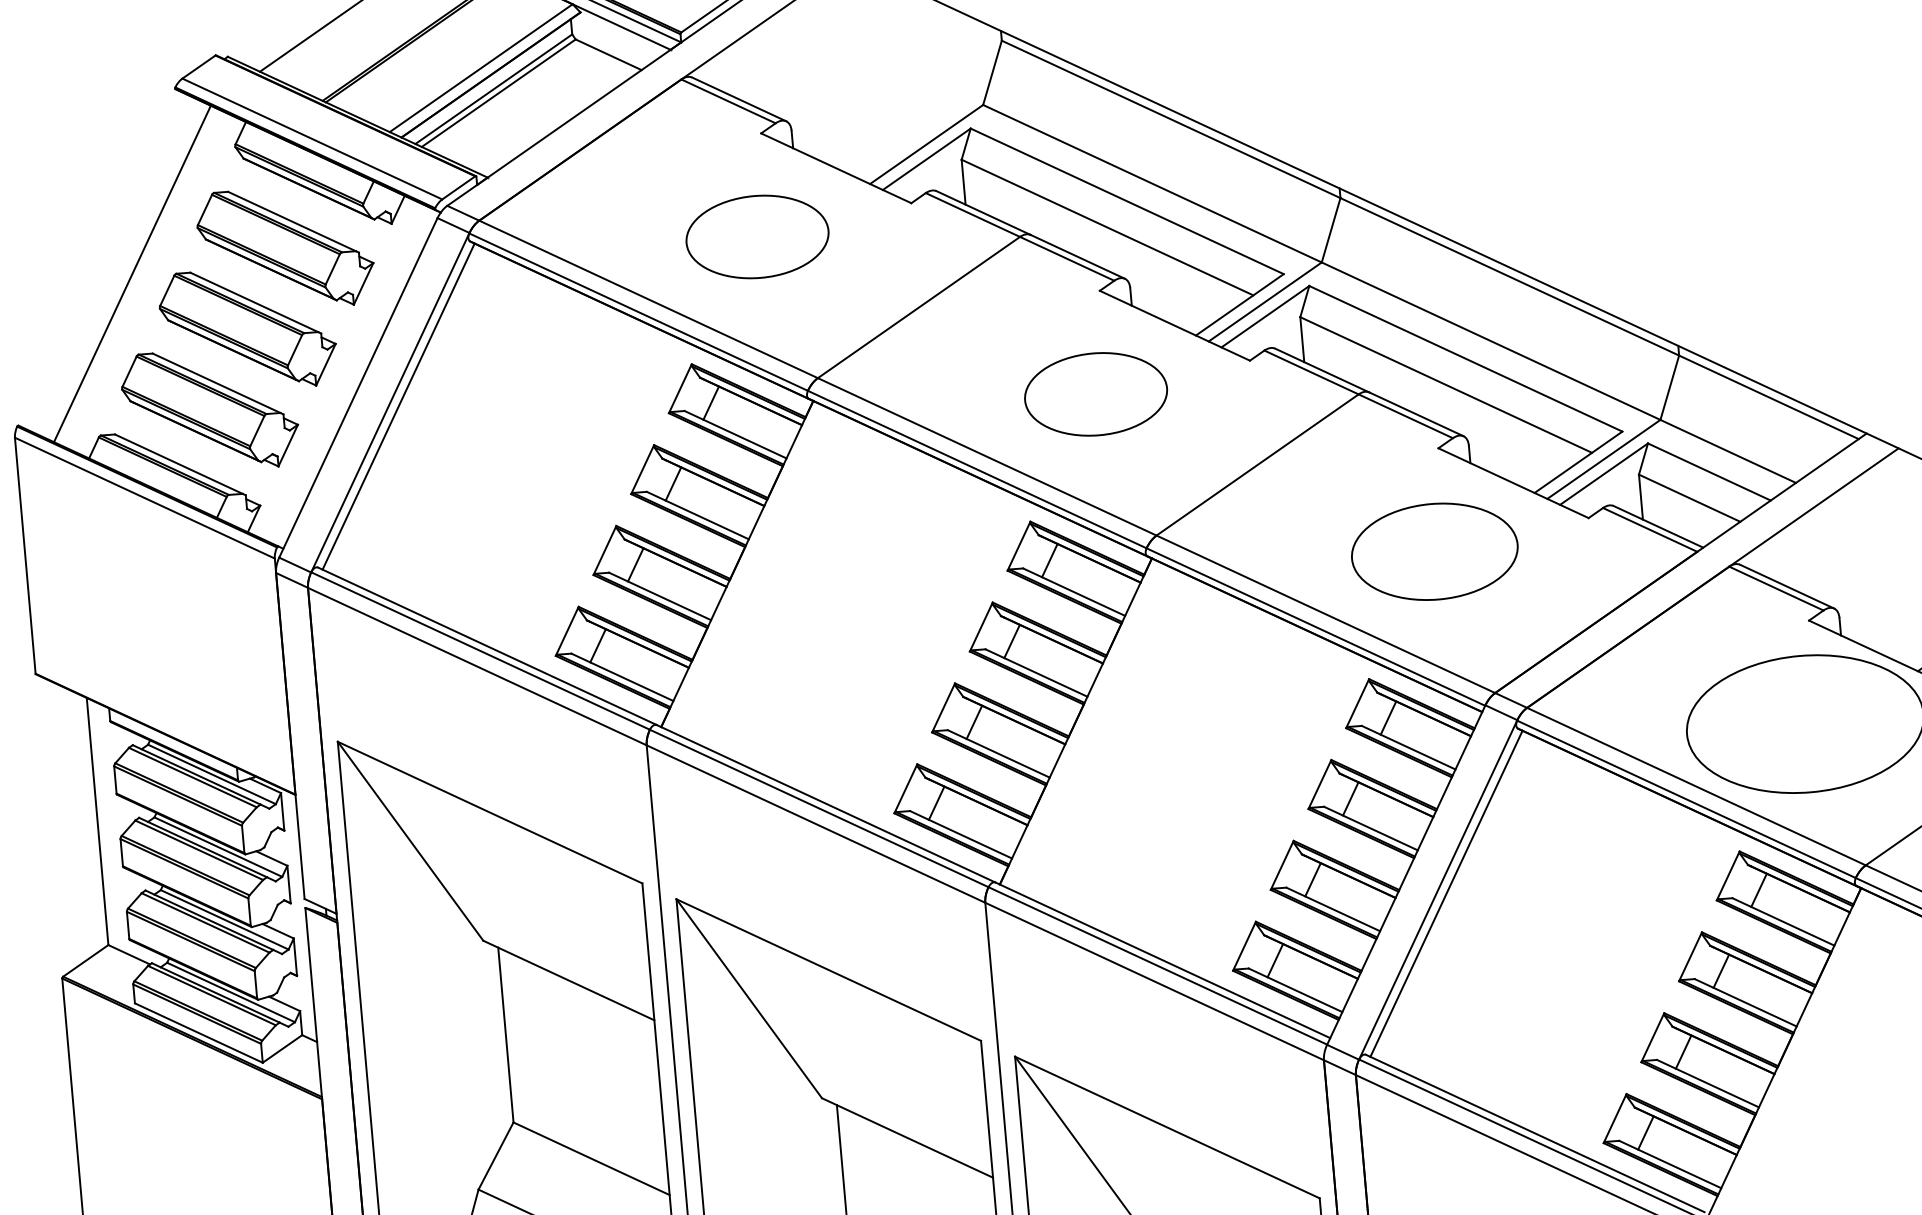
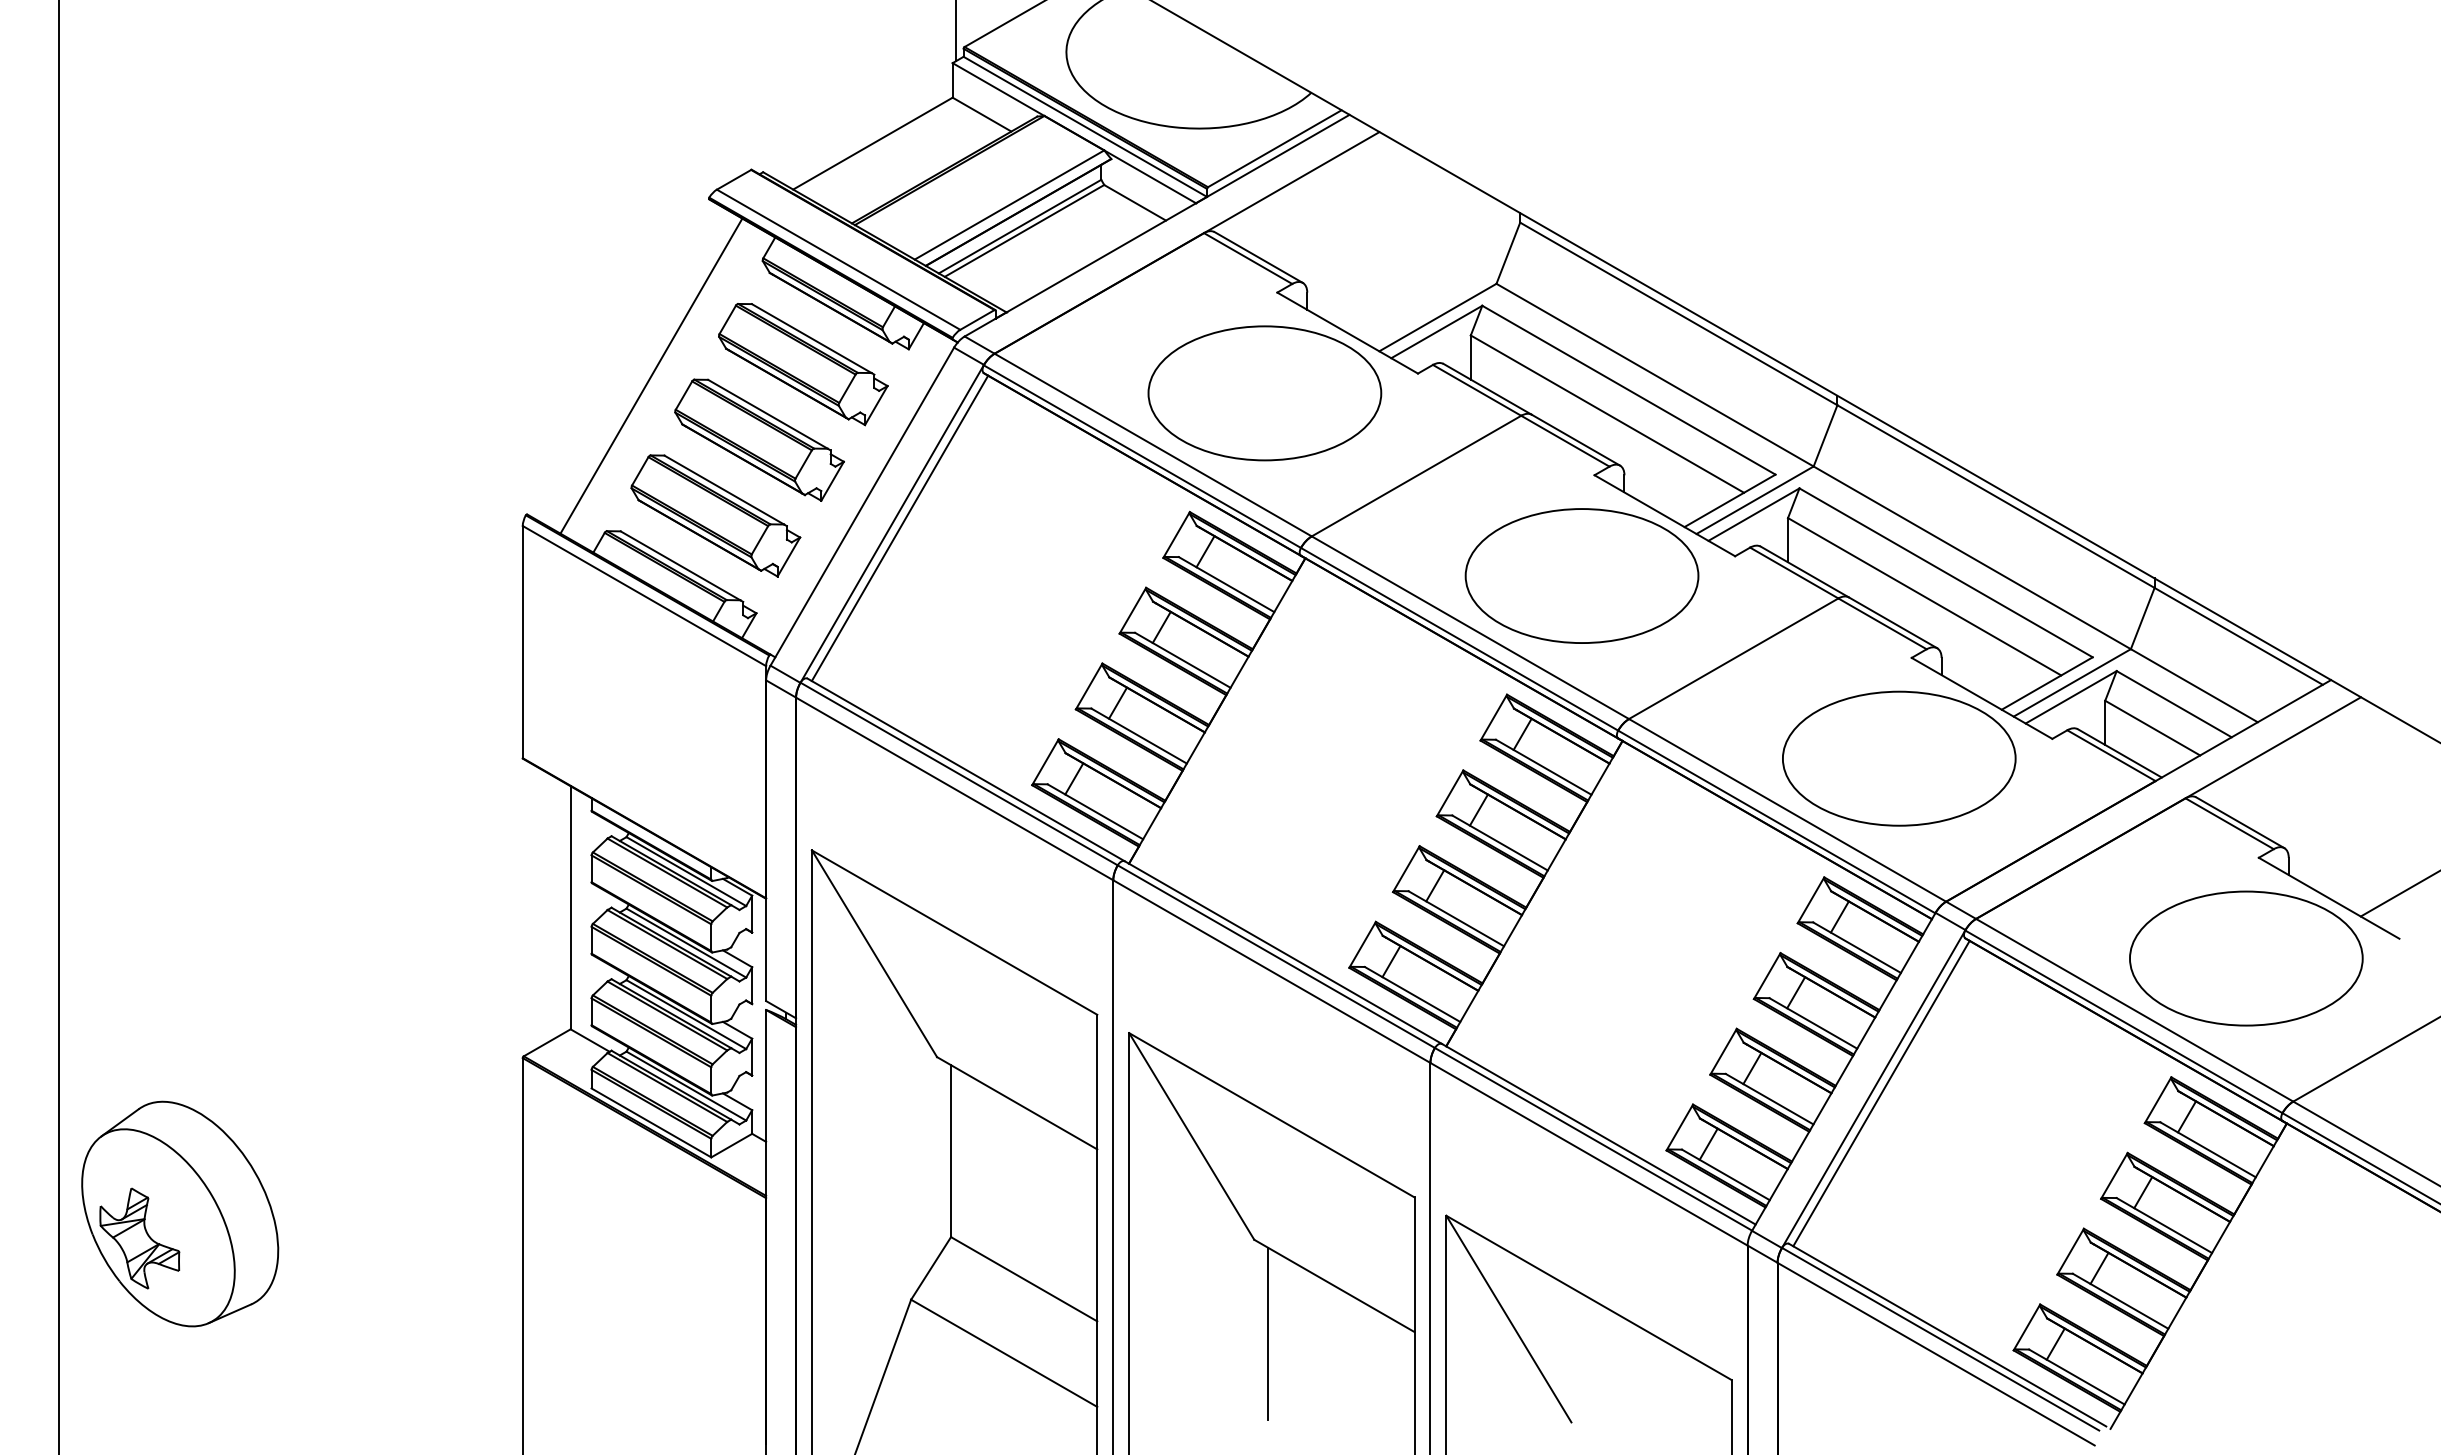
part: (757, 237) -> (1264, 393), size x1.67
part: (1095, 393) -> (1581, 575), size x1.67
part: (1434, 551) -> (1899, 758), size x1.43

